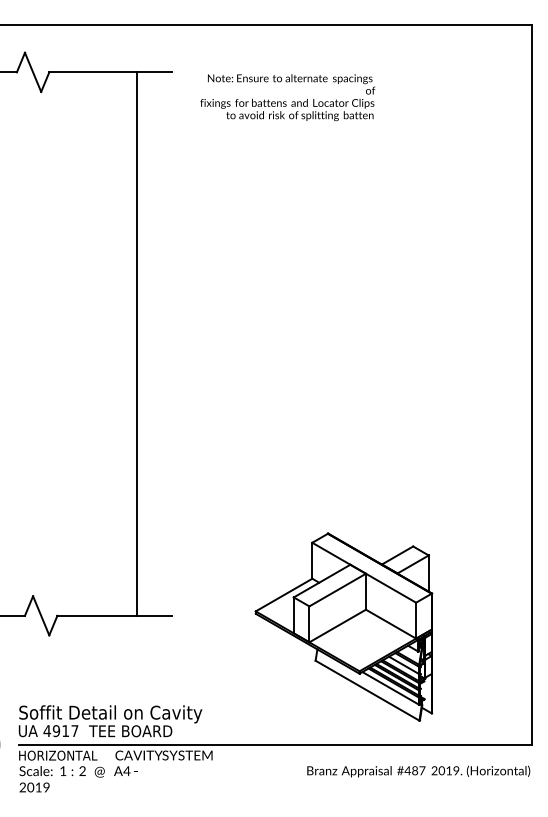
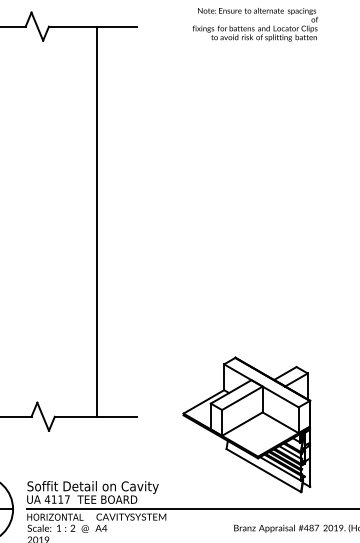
text: (287, 97) -> (255, 24), moved
line: (136, 343) -> (96, 221), moved
part: (343, 626) -> (246, 424), moved
text: (56, 731) -> (54, 499), 4917 -> 4117

